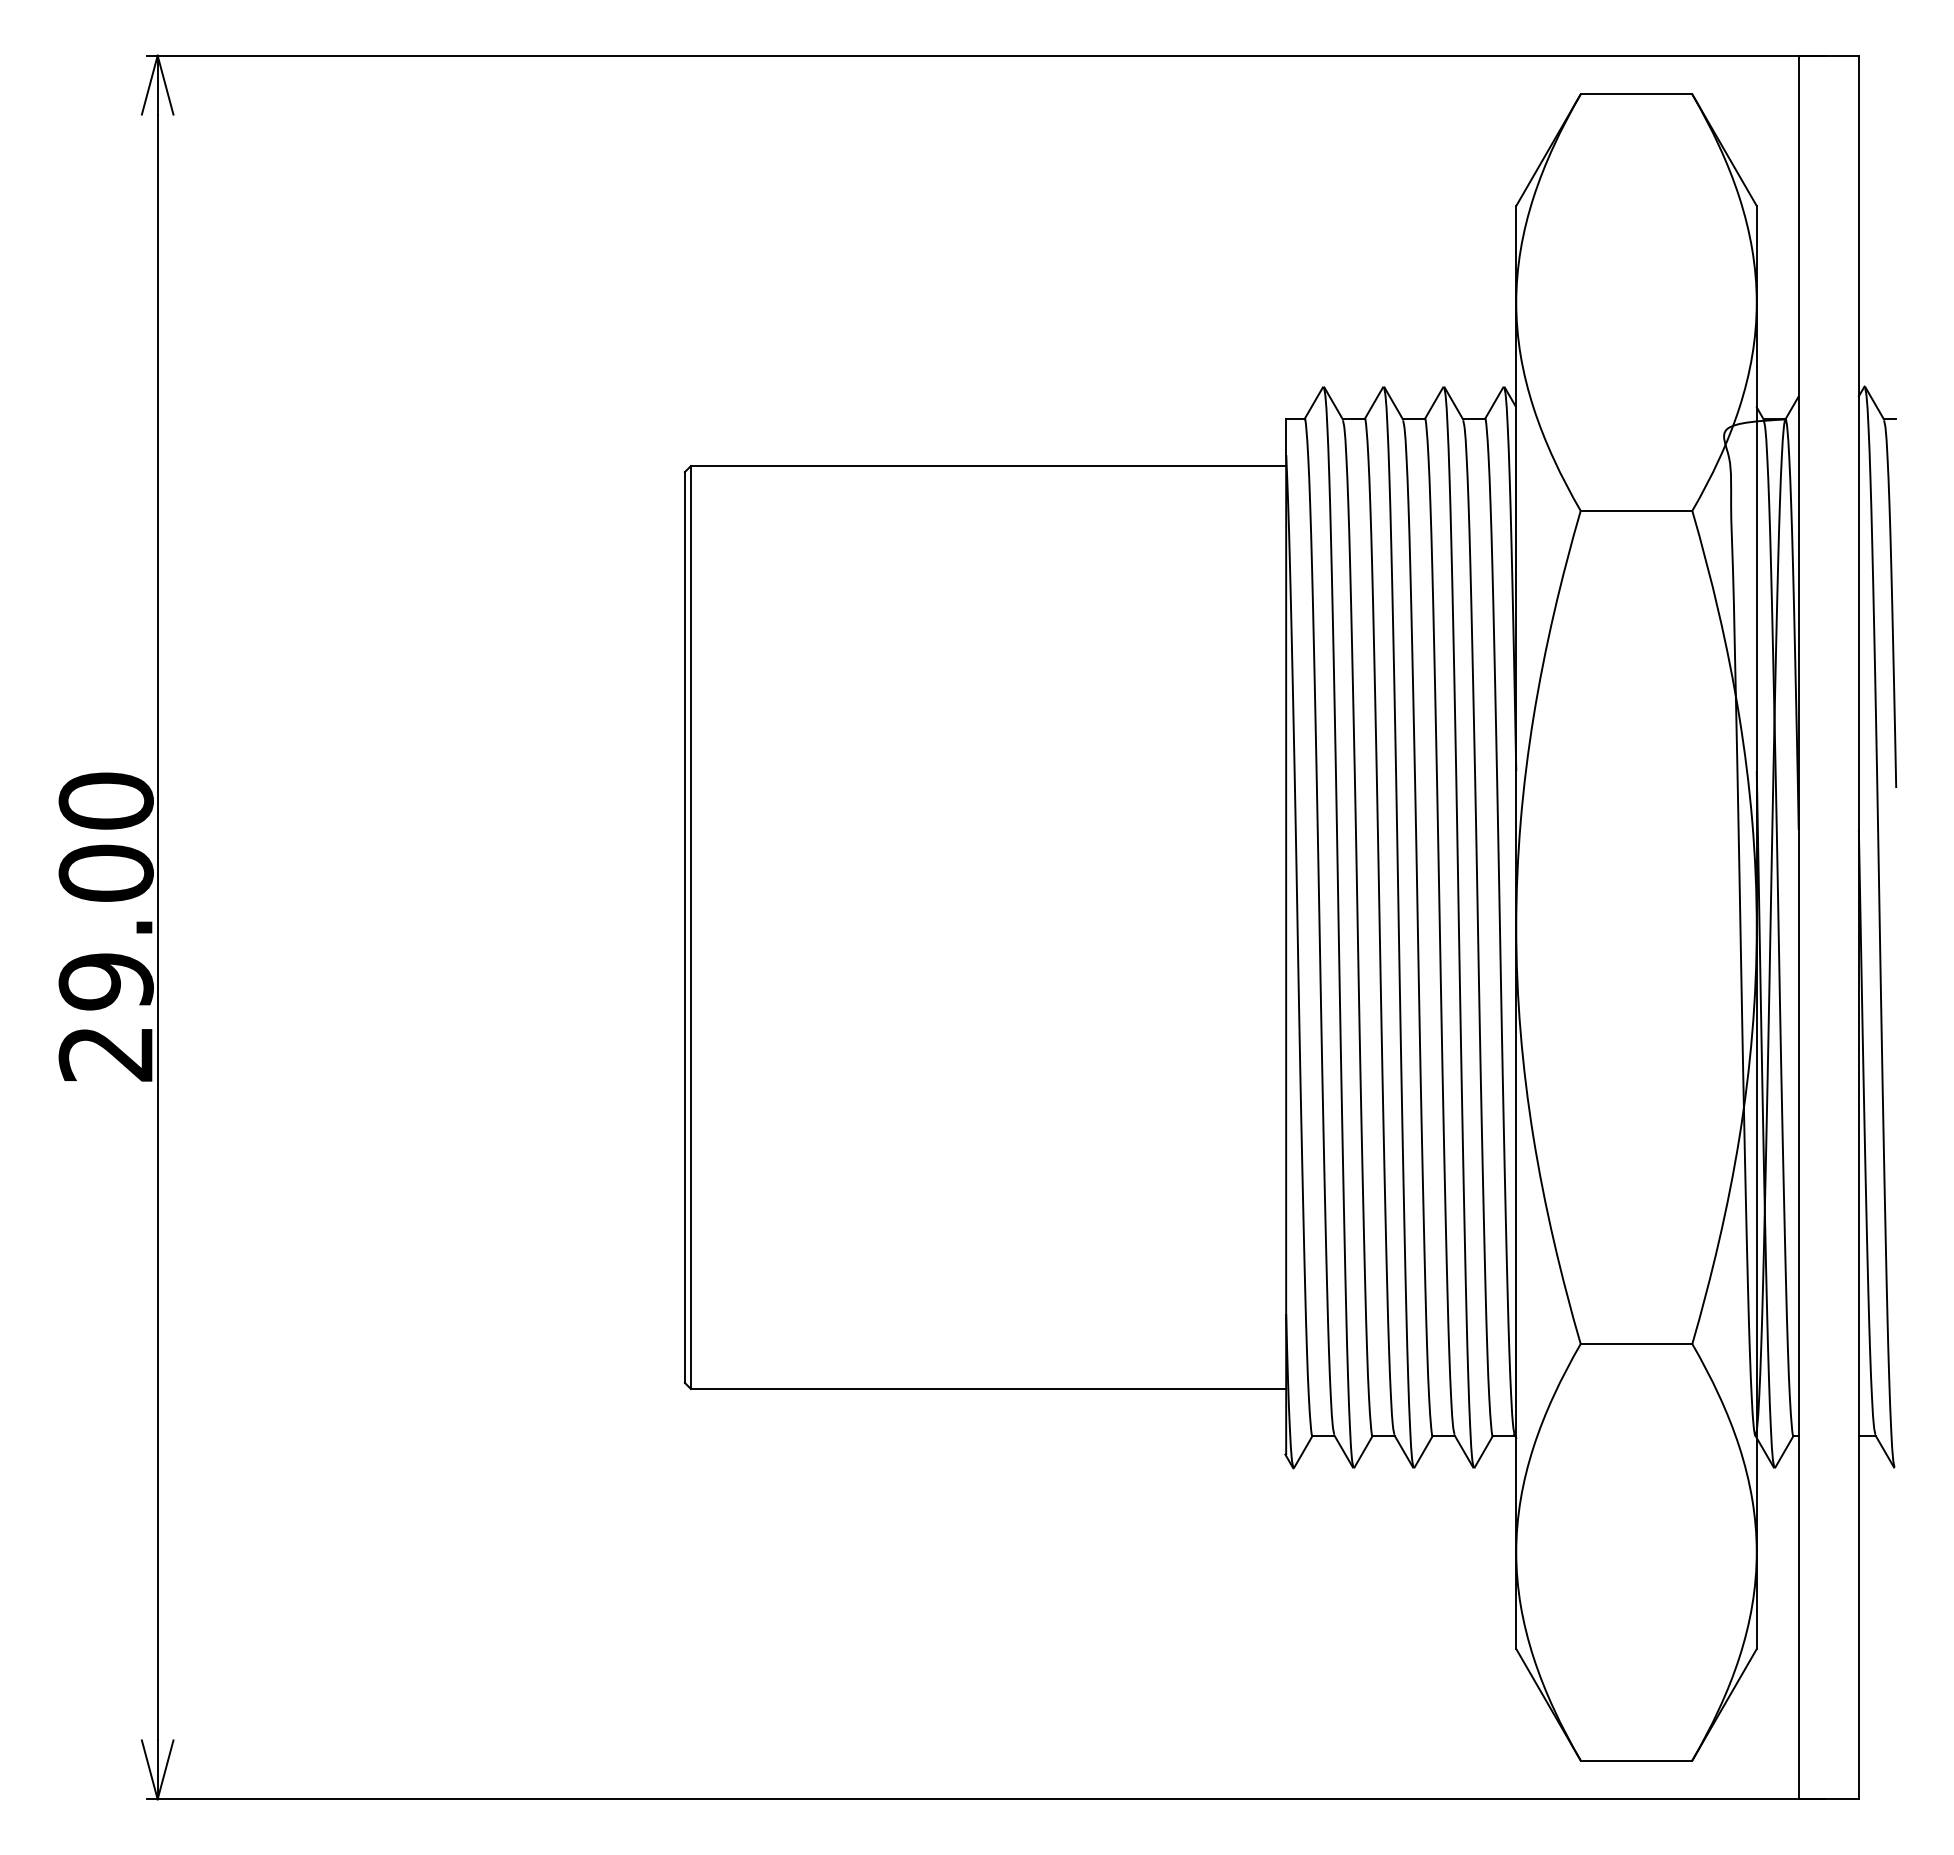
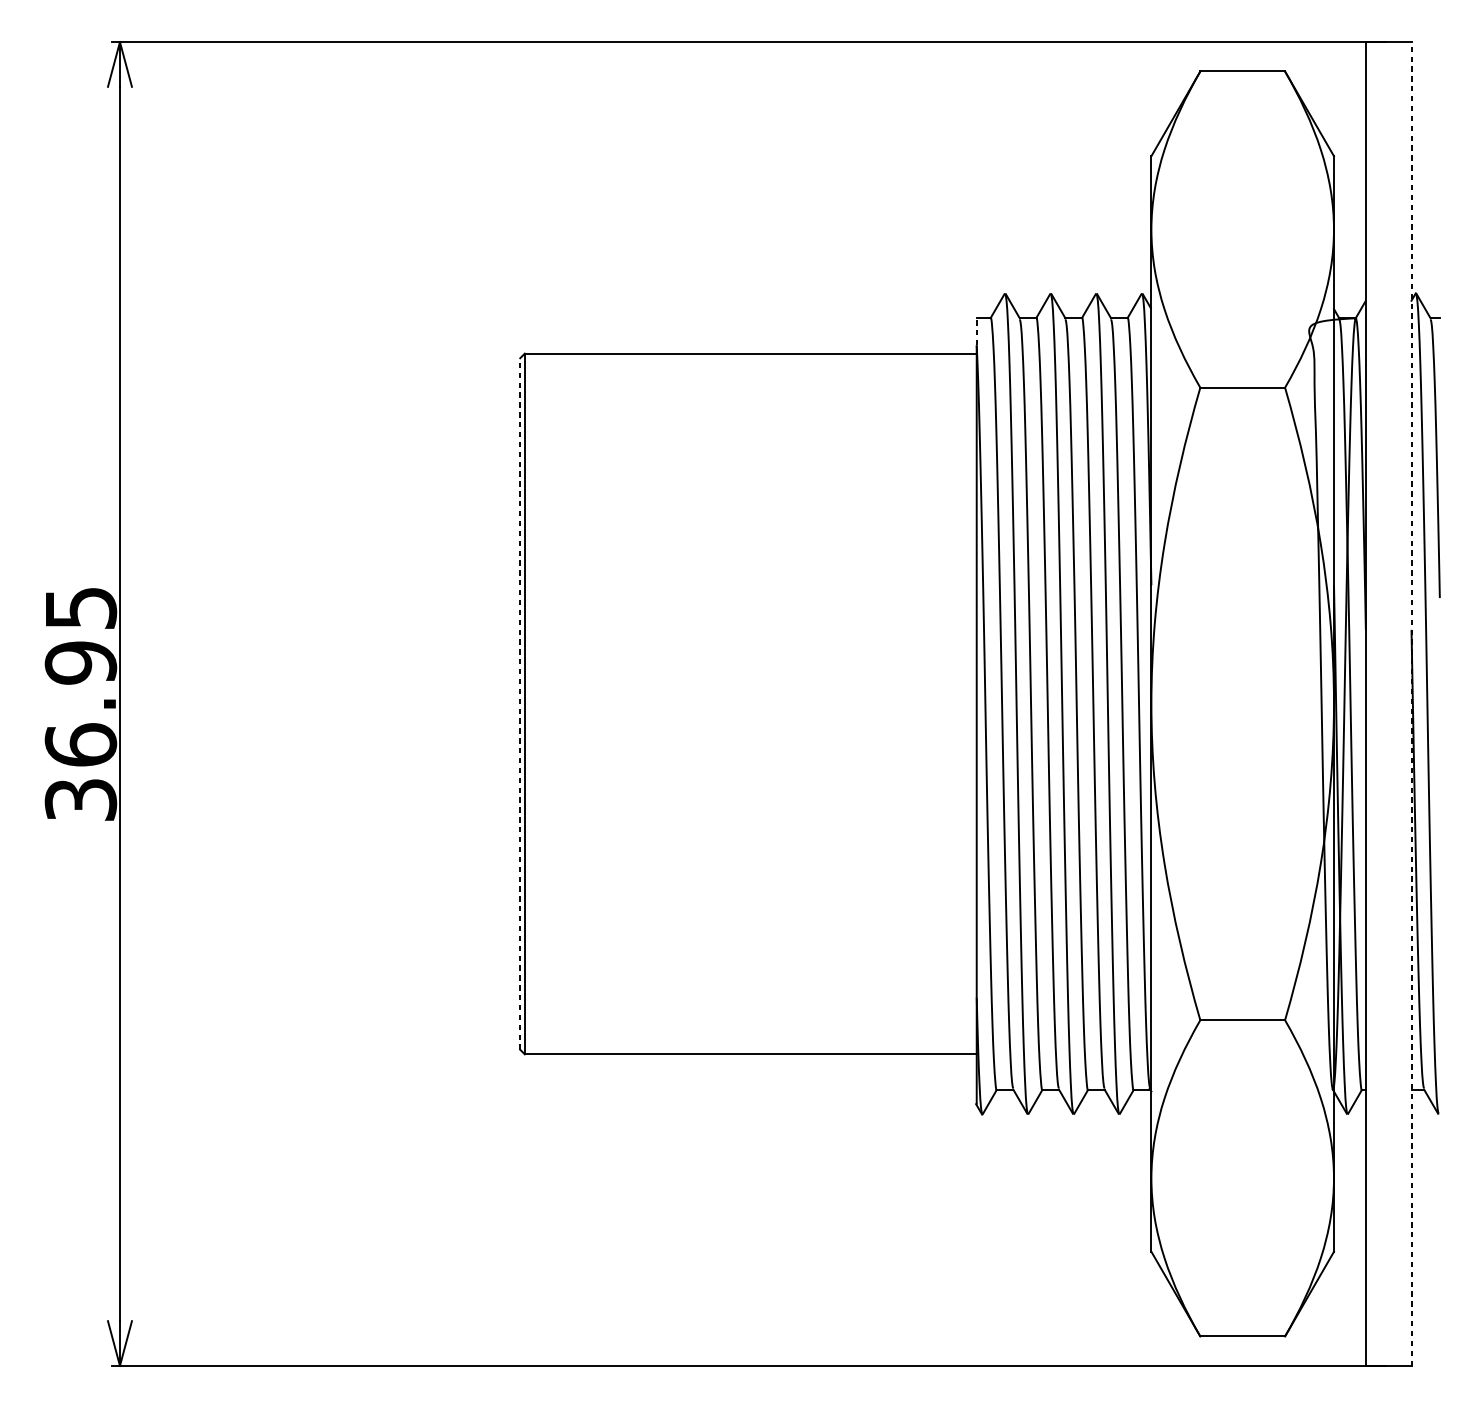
line: (1286, 437) -> (976, 331), solid -> dashed
text: (105, 926) -> (80, 703), 29.00 -> 36.95
line: (684, 927) -> (519, 704), solid -> dashed
line: (1858, 927) -> (1411, 704), solid -> dashed

